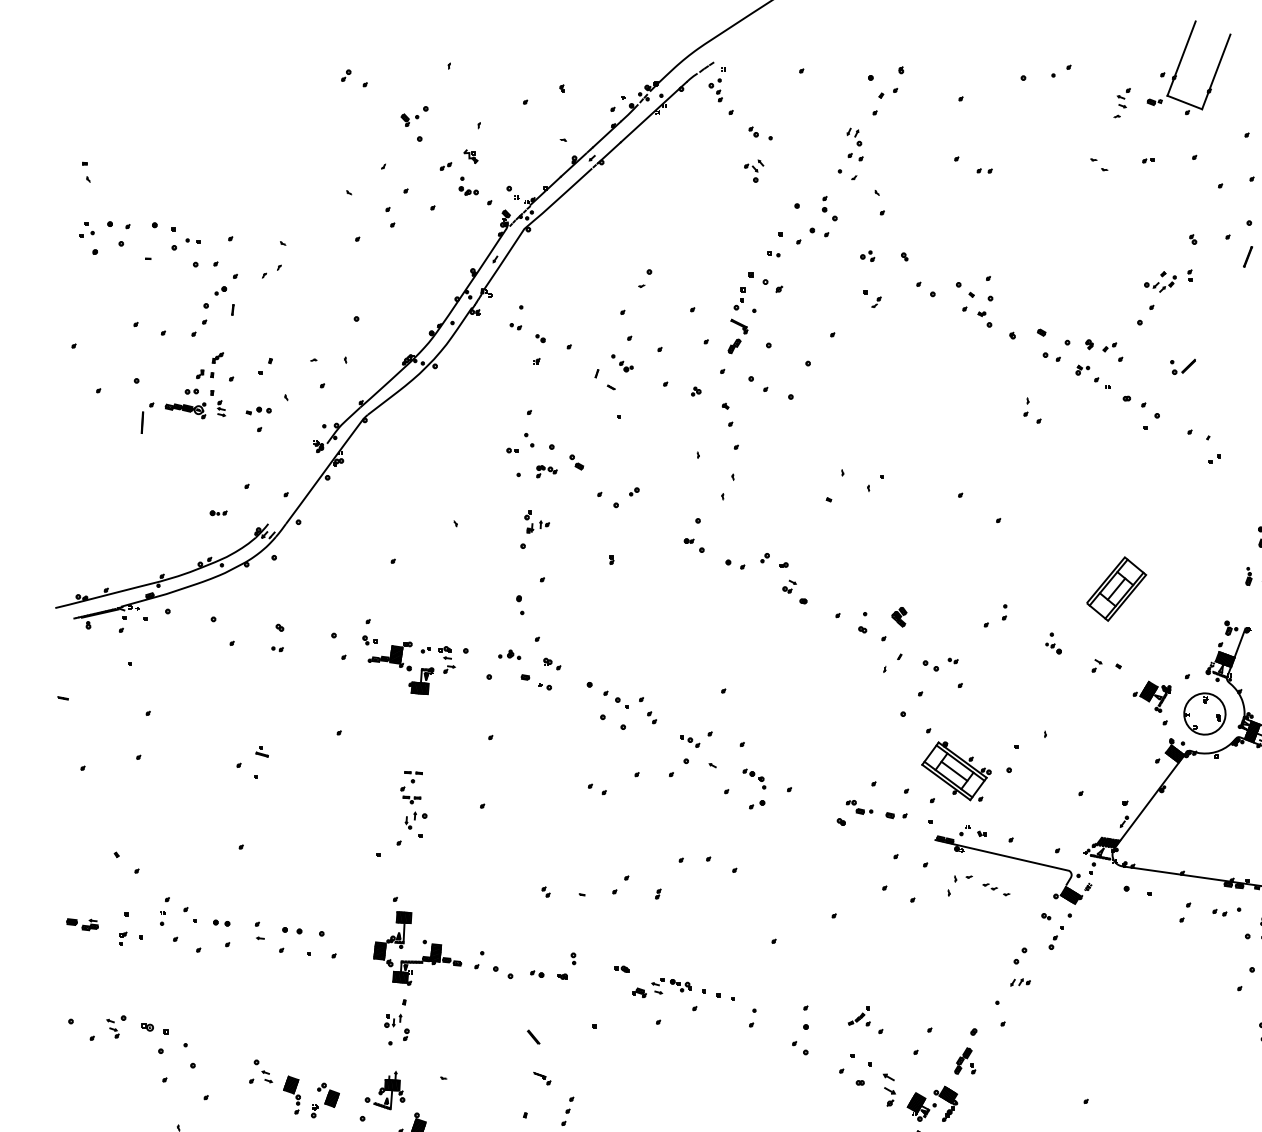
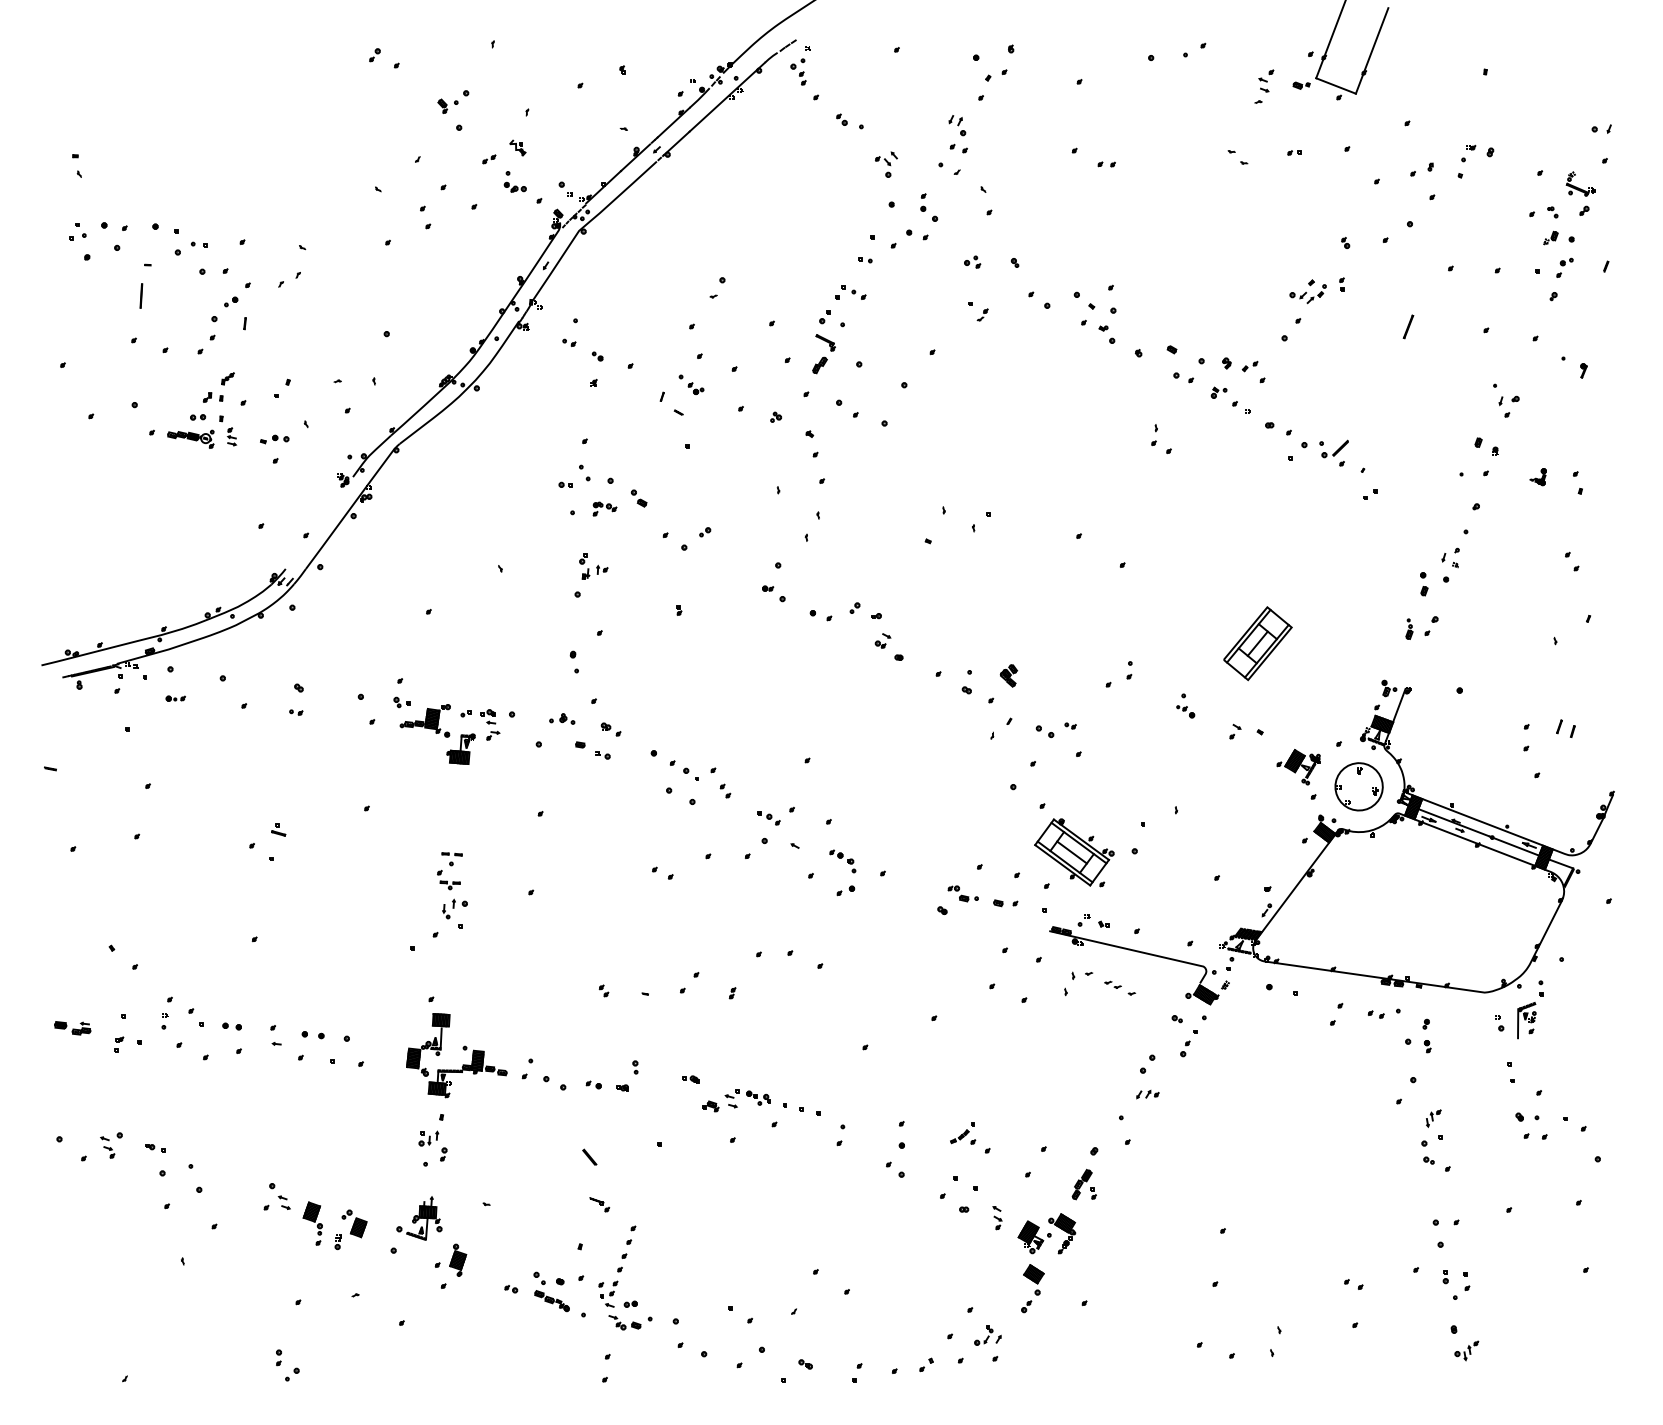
part: (754, 171) -> (886, 164), moved
line: (1248, 256) -> (1408, 326), moved
part: (761, 282) -> (850, 292), size x0.62
part: (1182, 366) -> (1333, 448), moved
line: (142, 422) -> (141, 295), moved
part: (218, 513) -> (175, 698), moved
part: (154, 1029) -> (155, 1148), size x0.62
part: (889, 1090) -> (997, 1218), size x0.62

